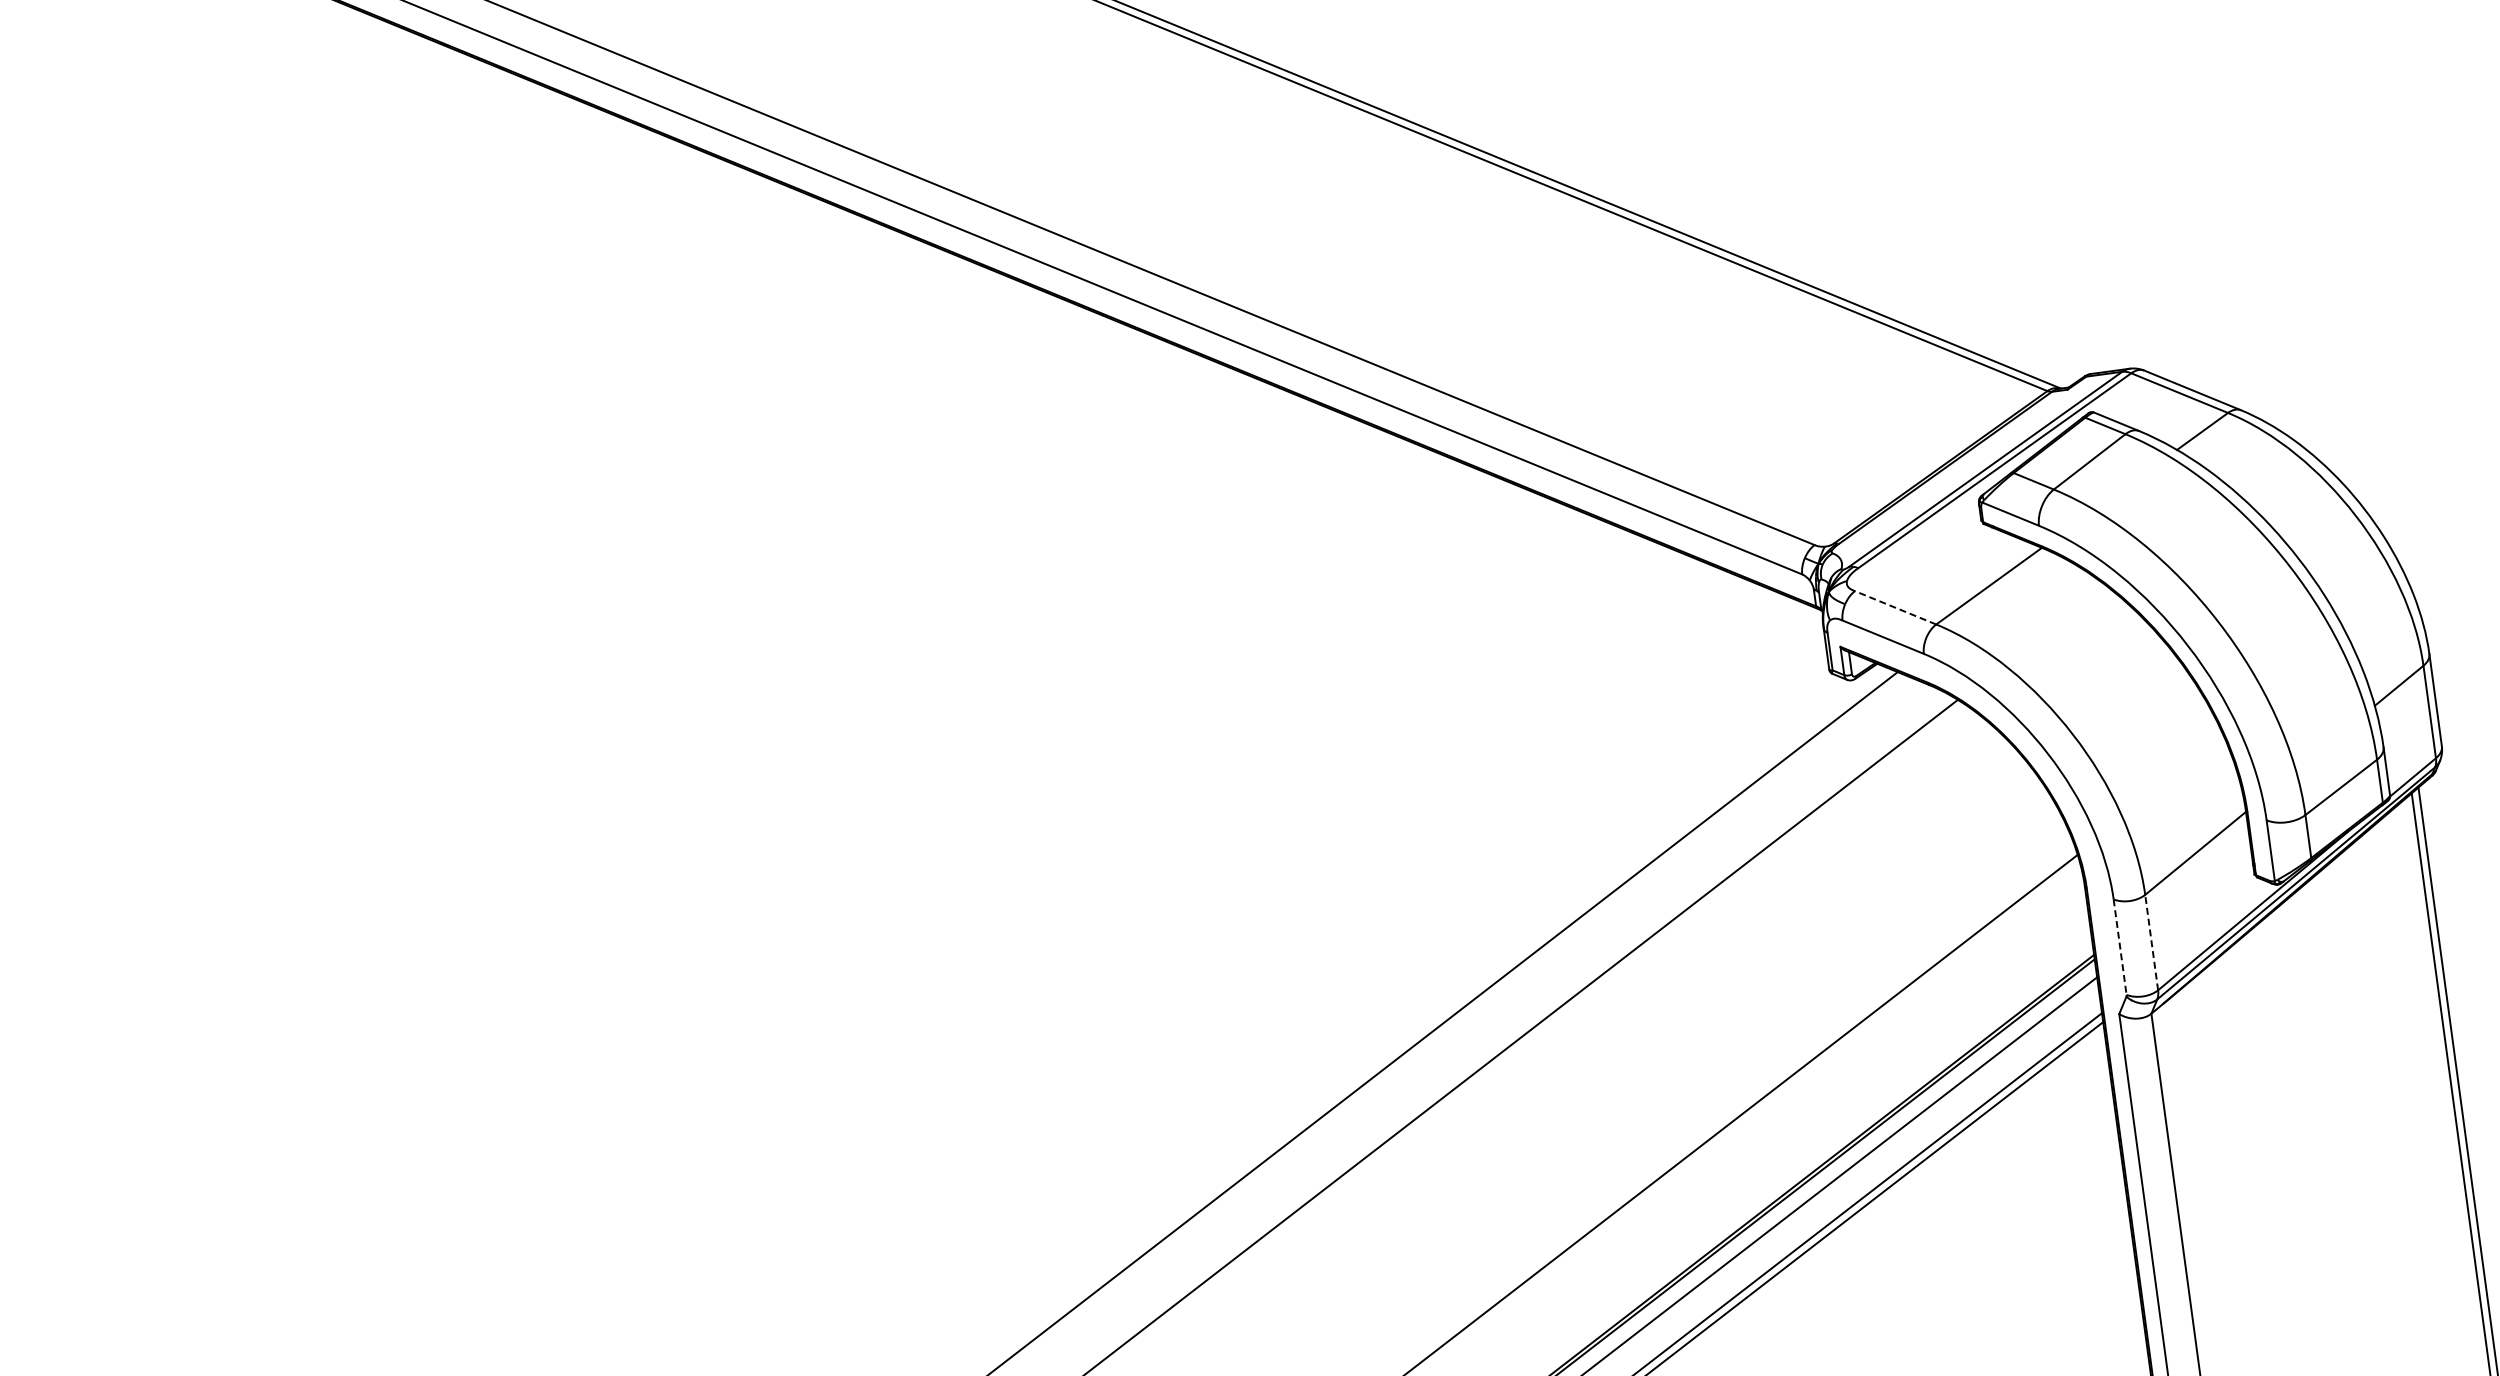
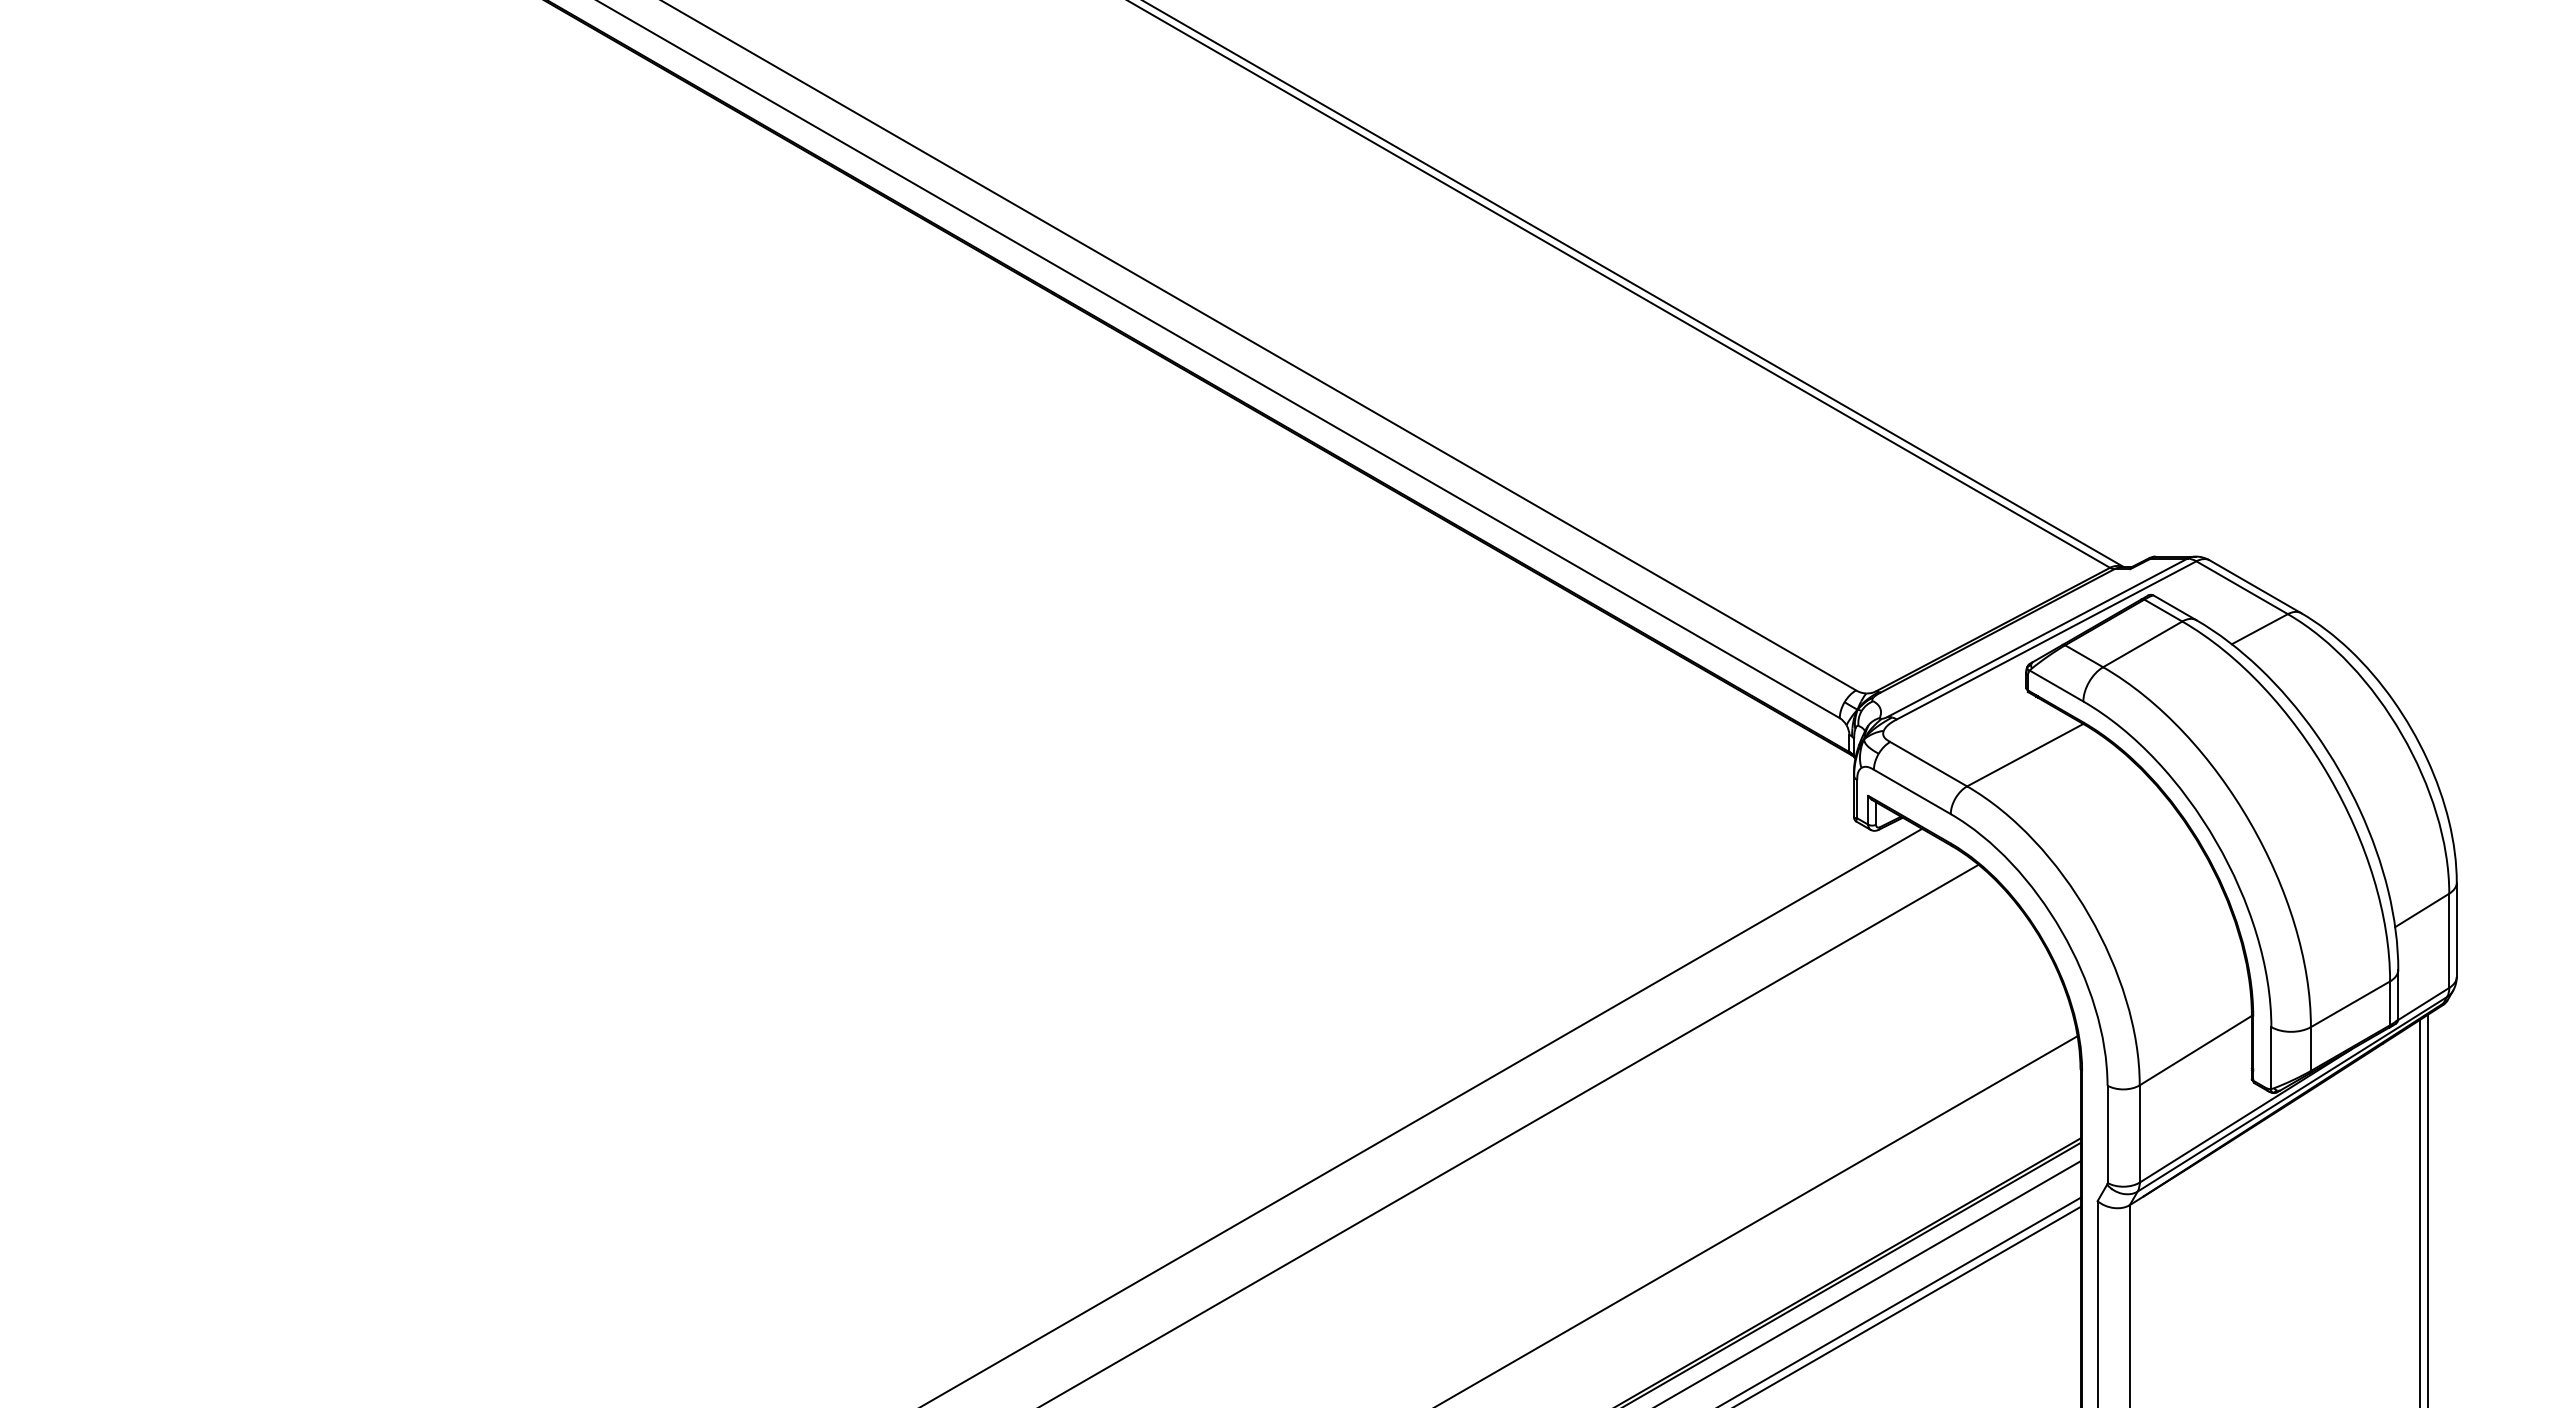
line: (1895, 607) -> (1928, 763), dashed -> solid
line: (2151, 942) -> (2139, 1133), dashed -> solid
line: (2120, 947) -> (2107, 1134), dashed -> solid

